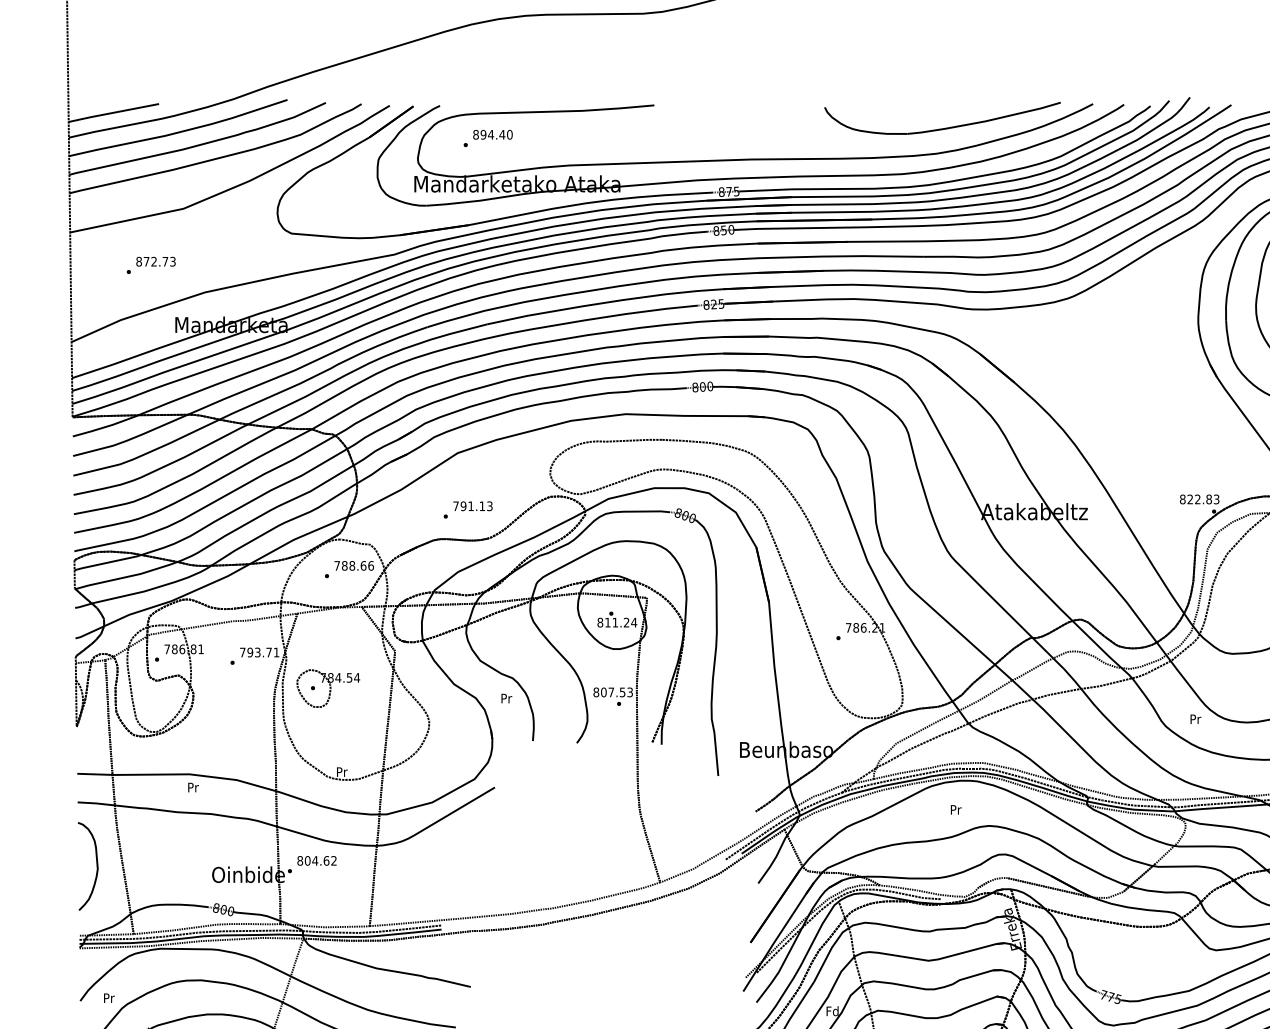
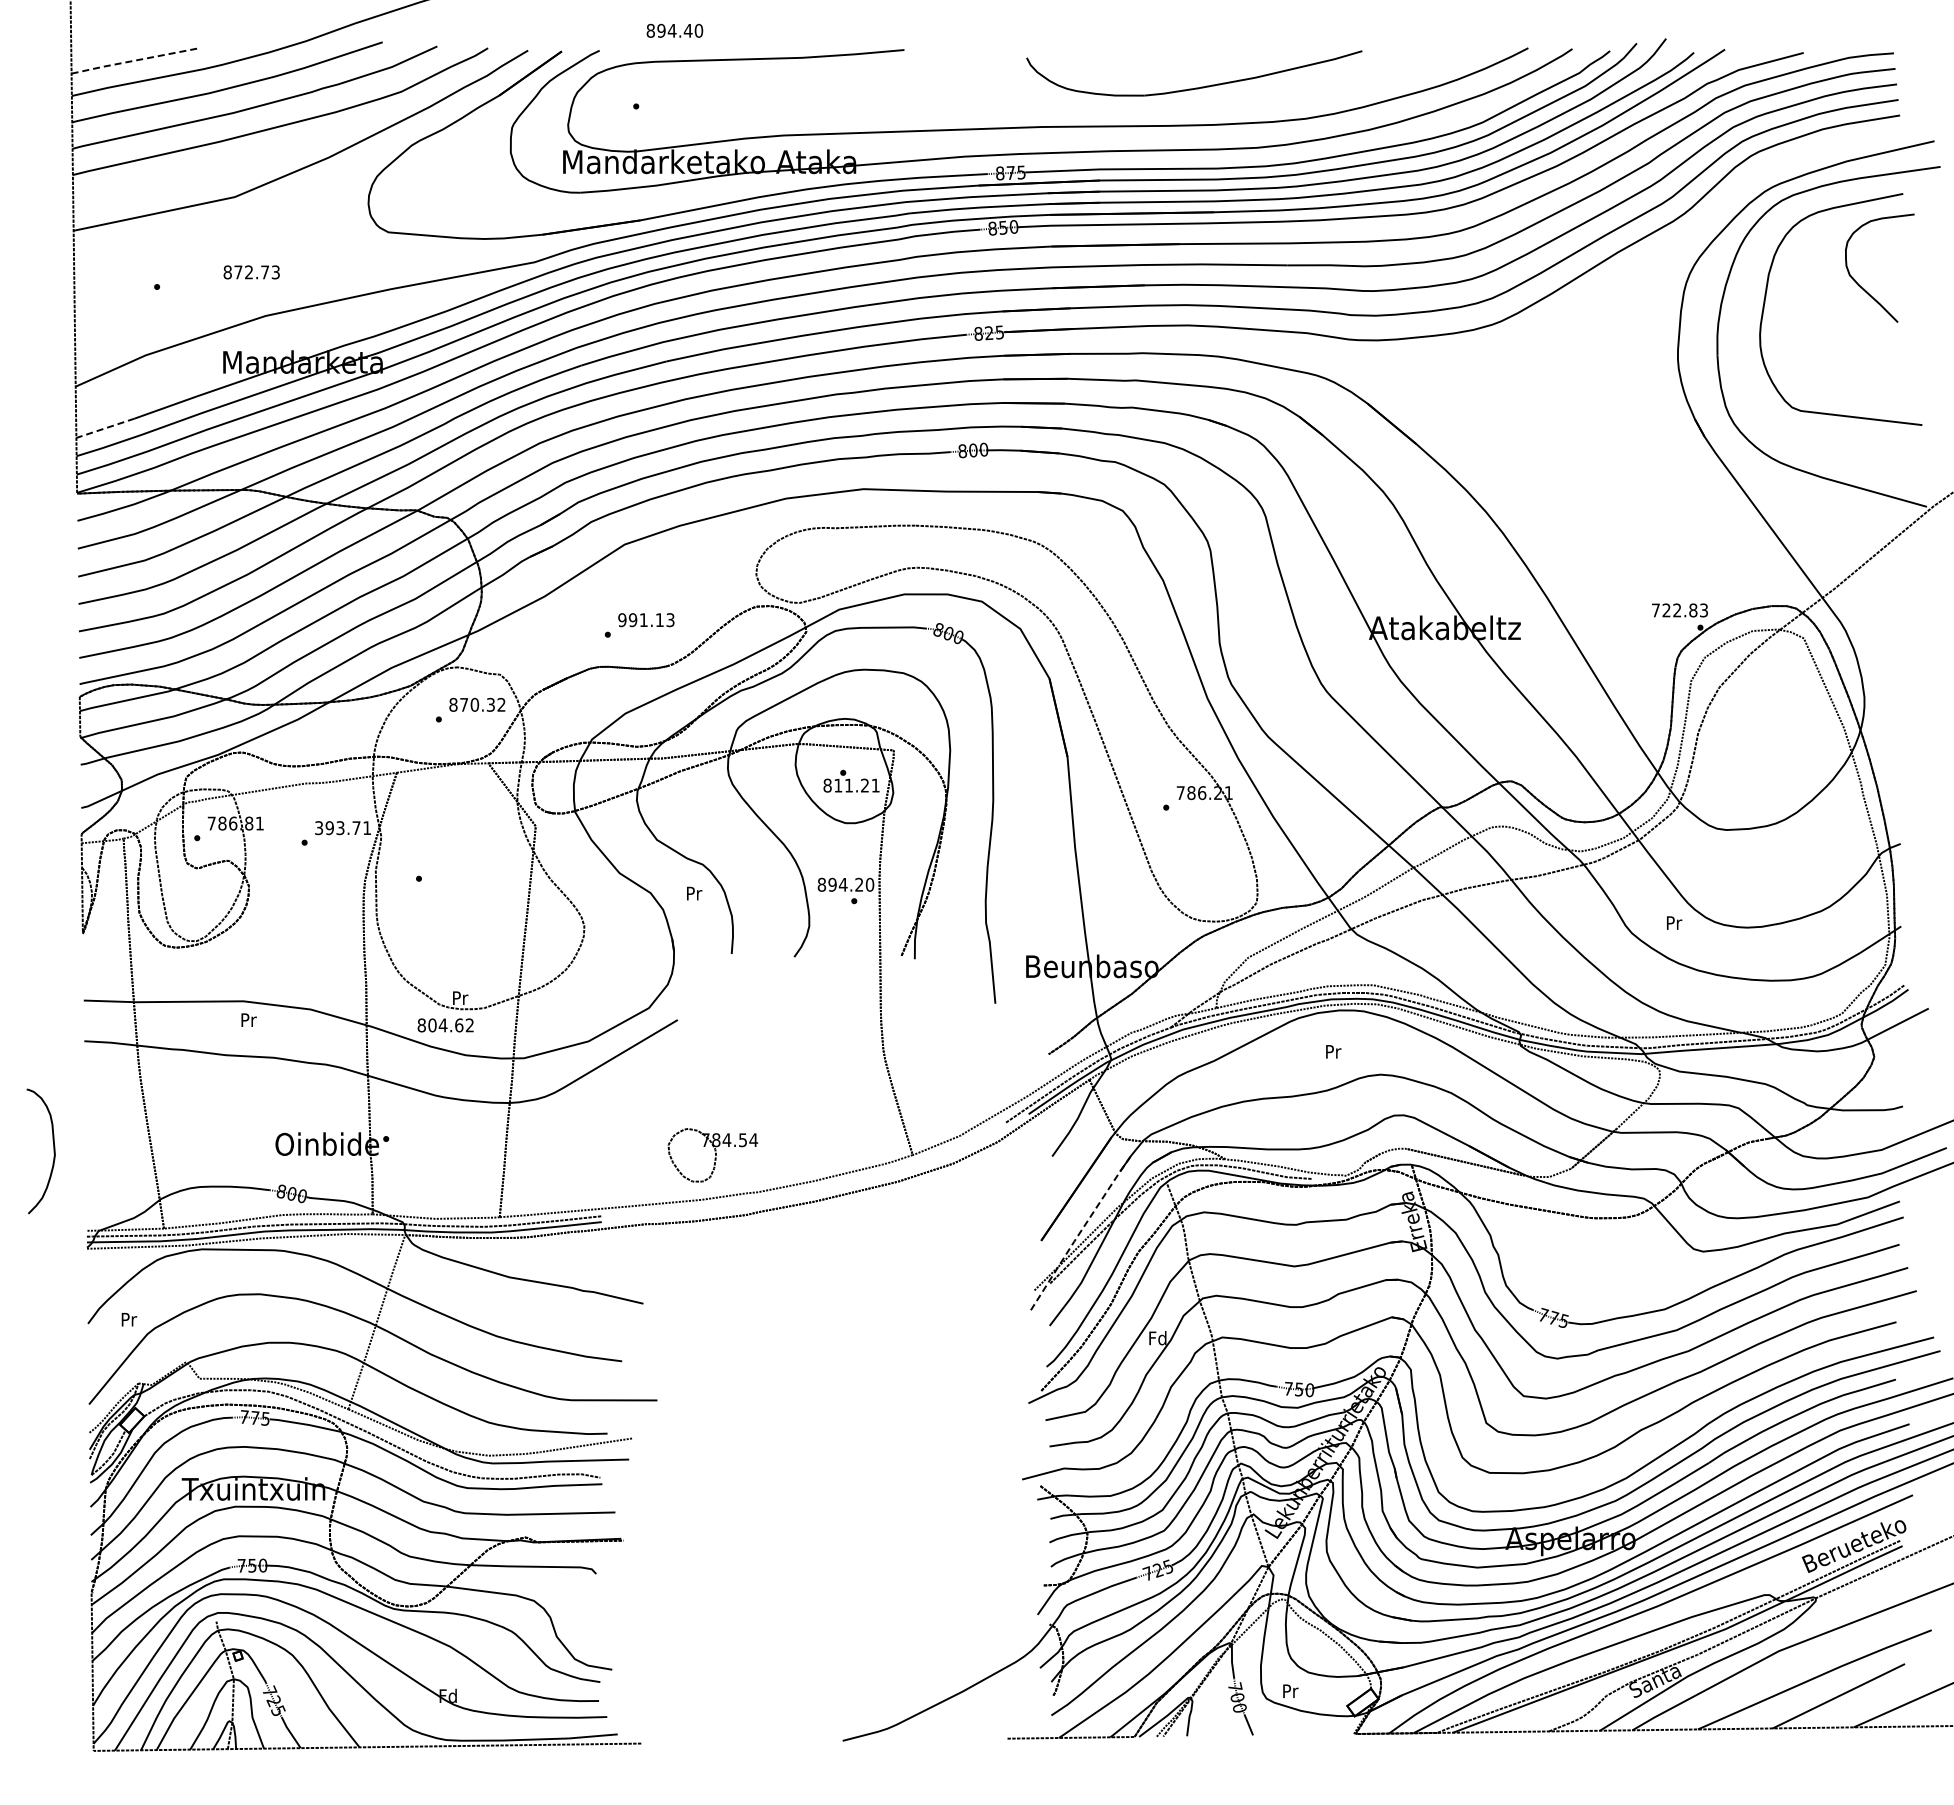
line: (113, 112) -> (135, 60), solid -> dashed
part: (943, 128) -> (1195, 87), moved
text: (492, 134) -> (674, 30), moved
text: (155, 261) -> (251, 272), moved
line: (92, 371) -> (105, 428), solid -> dashed
text: (1182, 499) -> (1655, 610), 822.83 -> 722.83
text: (456, 506) -> (622, 620), 791.13 -> 991.13
text: (354, 565) -> (477, 704), 788.66 -> 870.32
text: (634, 622) -> (875, 785), 811.24 -> 811.21
text: (243, 652) -> (319, 828), 793.71 -> 393.71
part: (328, 688) -> (712, 1155), moved
text: (617, 692) -> (851, 884), 807.53 -> 894.20
text: (316, 860) -> (445, 1025), moved
curve: (96, 866) -> (53, 1151), moved
line: (778, 936) -> (1080, 1232), solid -> dashed

